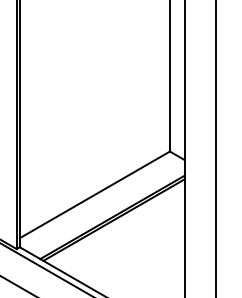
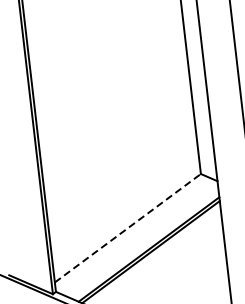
line: (94, 194) -> (127, 227), solid -> dashed

